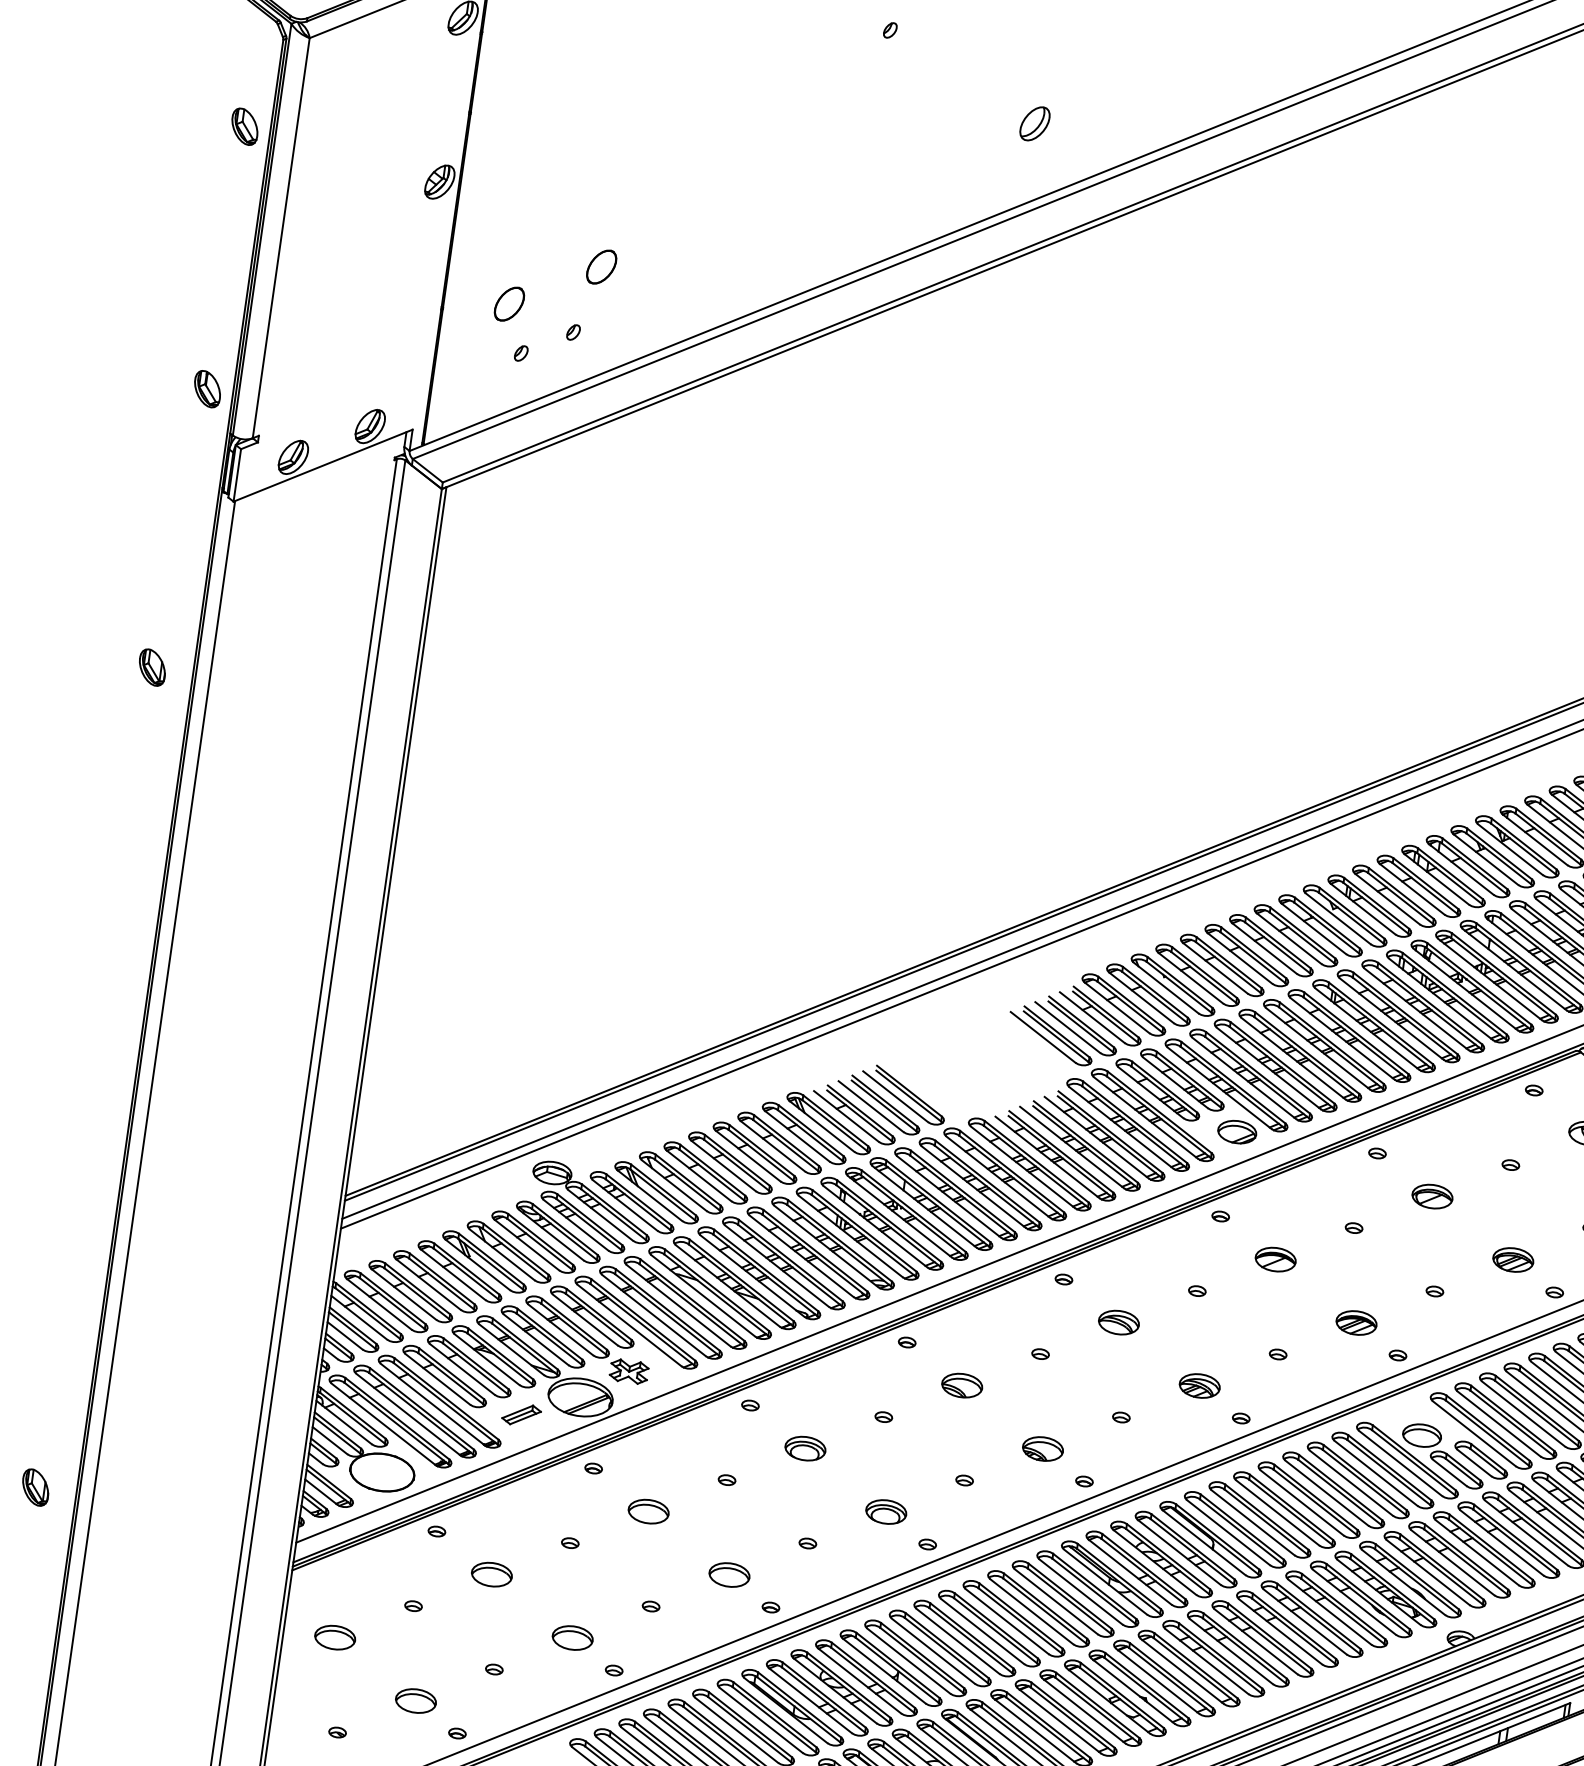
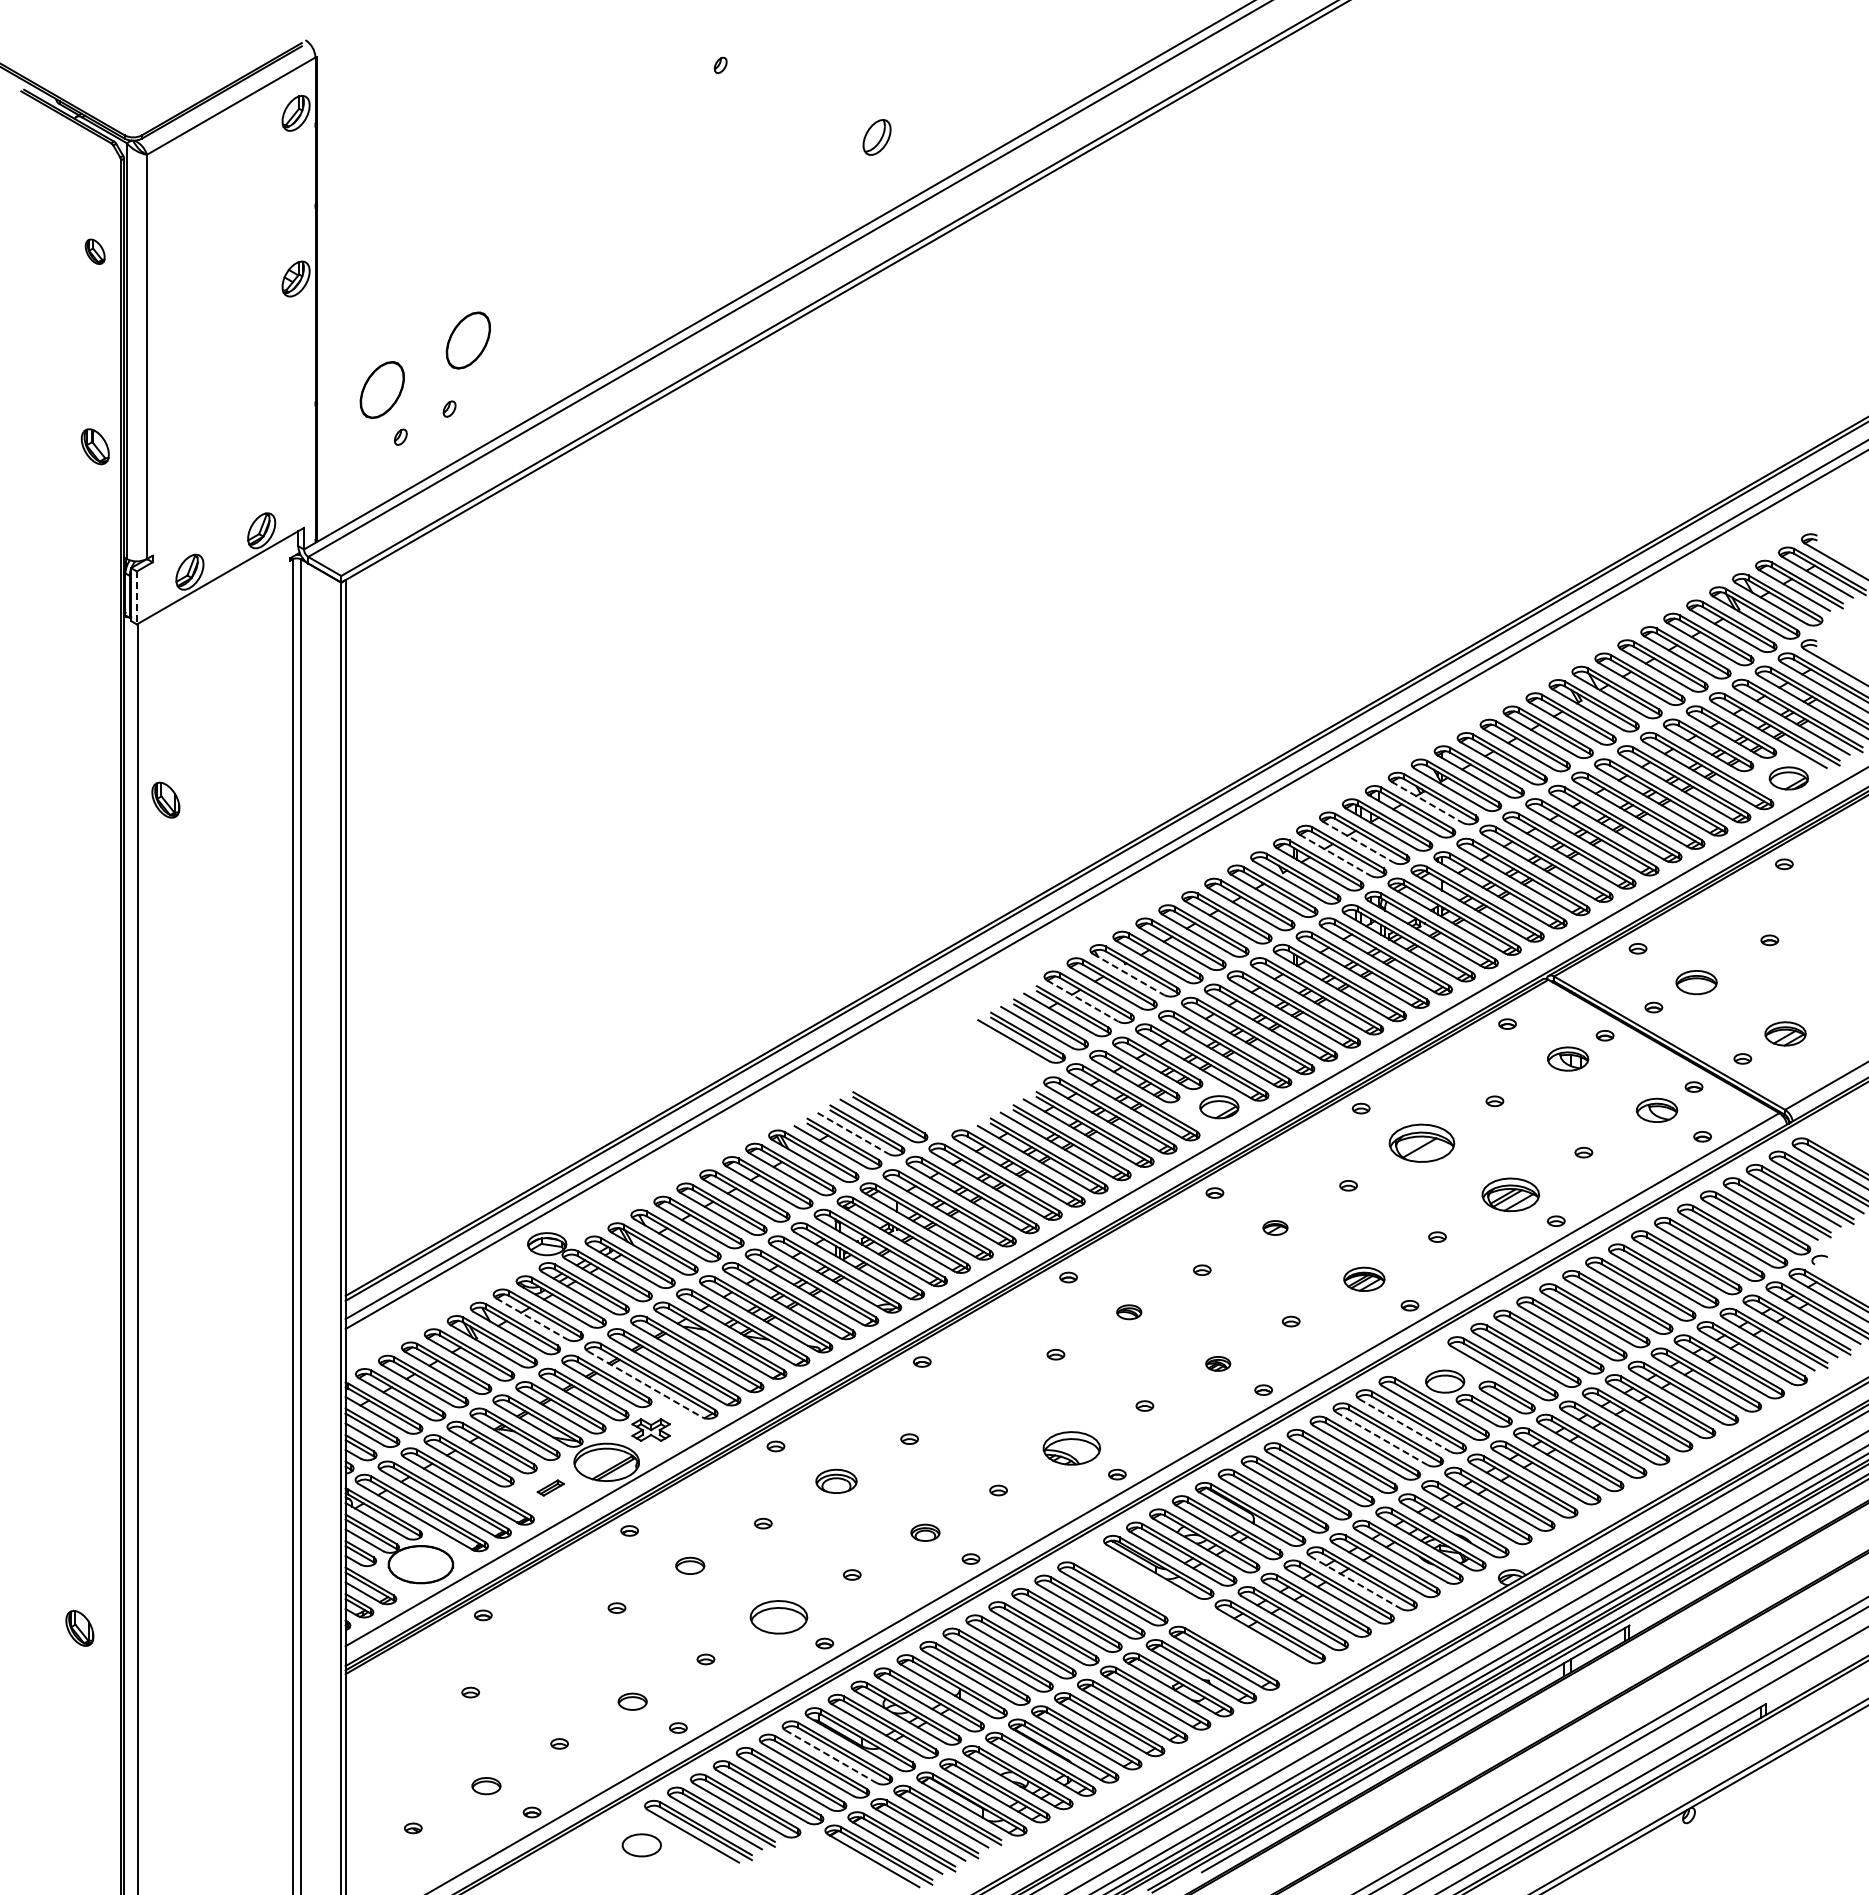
part: (244, 126) -> (94, 251), size x0.7
part: (601, 266) -> (467, 339), size x1.6
part: (508, 303) -> (381, 389), size x1.6
part: (206, 388) -> (94, 446), moved
line: (236, 474) -> (136, 597), solid -> dashed
part: (152, 666) -> (165, 799), moved
line: (1486, 859) -> (1427, 802), solid -> dashed
line: (1412, 889) -> (1358, 842), solid -> dashed
line: (1387, 899) -> (1335, 855), solid -> dashed
line: (1166, 988) -> (1129, 974), solid -> dashed
line: (1117, 1008) -> (1083, 1001), solid -> dashed
line: (871, 1106) -> (853, 1133), solid -> dashed
part: (1432, 1196) -> (1421, 1143), size x1.6
line: (527, 1245) -> (532, 1319), solid -> dashed
part: (1275, 1259) -> (1275, 1227), size x0.6
part: (1513, 1259) -> (1510, 1194), size x1.4
part: (1119, 1321) -> (1129, 1311), size x0.6
line: (630, 1325) -> (645, 1384), solid -> dashed
part: (961, 1385) -> (982, 1396), removed
part: (1200, 1385) -> (1218, 1363), size x0.6
part: (521, 1414) -> (550, 1487), size x0.7
part: (1042, 1448) -> (1071, 1447), size x1.4
line: (1375, 1473) -> (1404, 1425), solid -> dashed
line: (1351, 1482) -> (1381, 1438), solid -> dashed
part: (649, 1511) -> (690, 1565), size x0.7
part: (886, 1511) -> (925, 1532), size x0.7
part: (491, 1573) -> (543, 1649), removed
part: (729, 1574) -> (779, 1616), size x1.4
line: (1305, 1621) -> (1355, 1582), solid -> dashed
part: (1138, 1628) -> (1191, 1612), removed
part: (335, 1637) -> (397, 1734), removed
part: (572, 1637) -> (632, 1701), size x0.7
part: (416, 1700) -> (486, 1785), size x0.7
line: (761, 1720) -> (831, 1756), solid -> dashed

